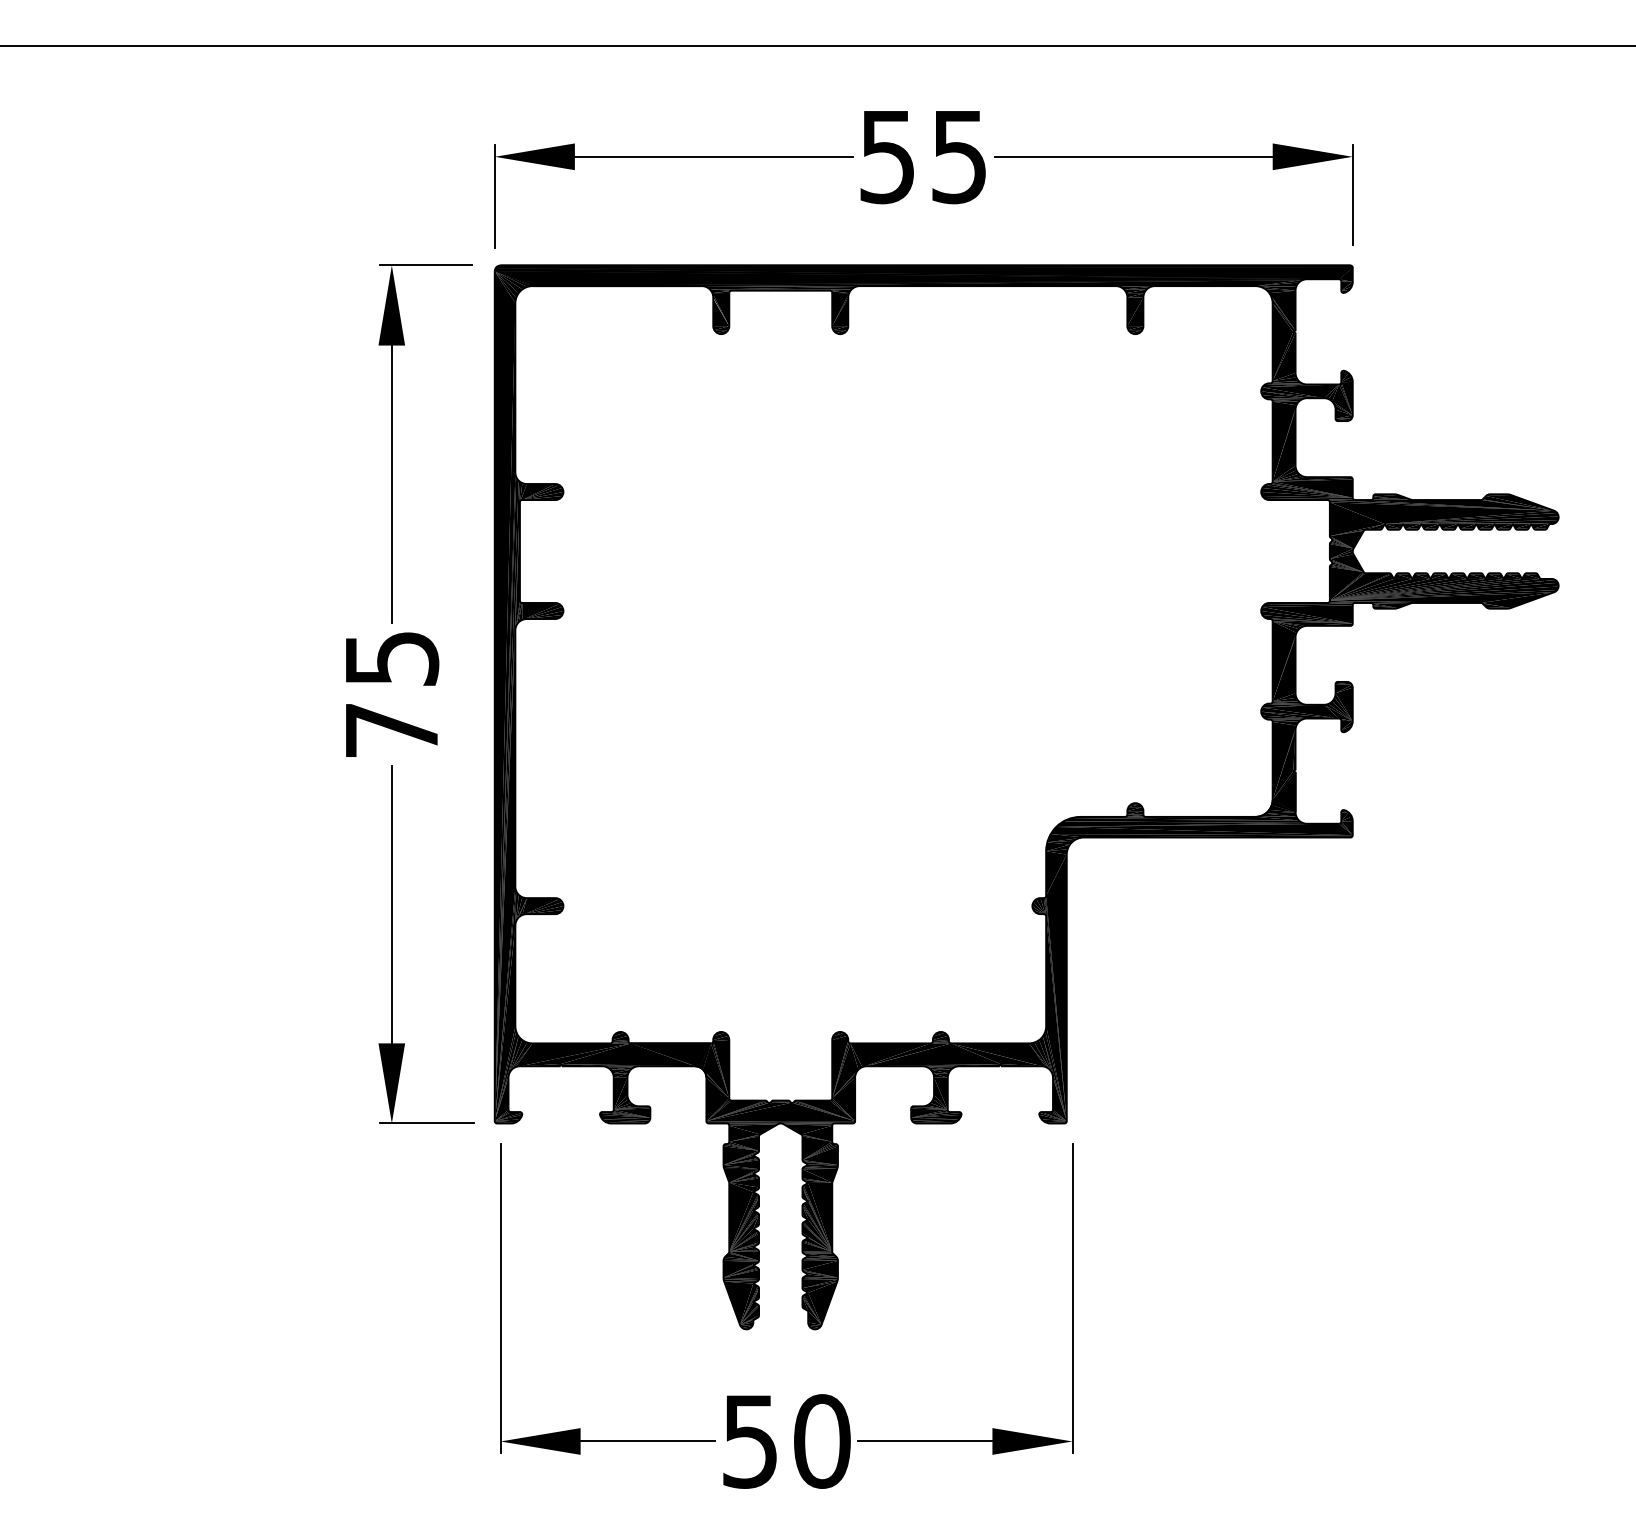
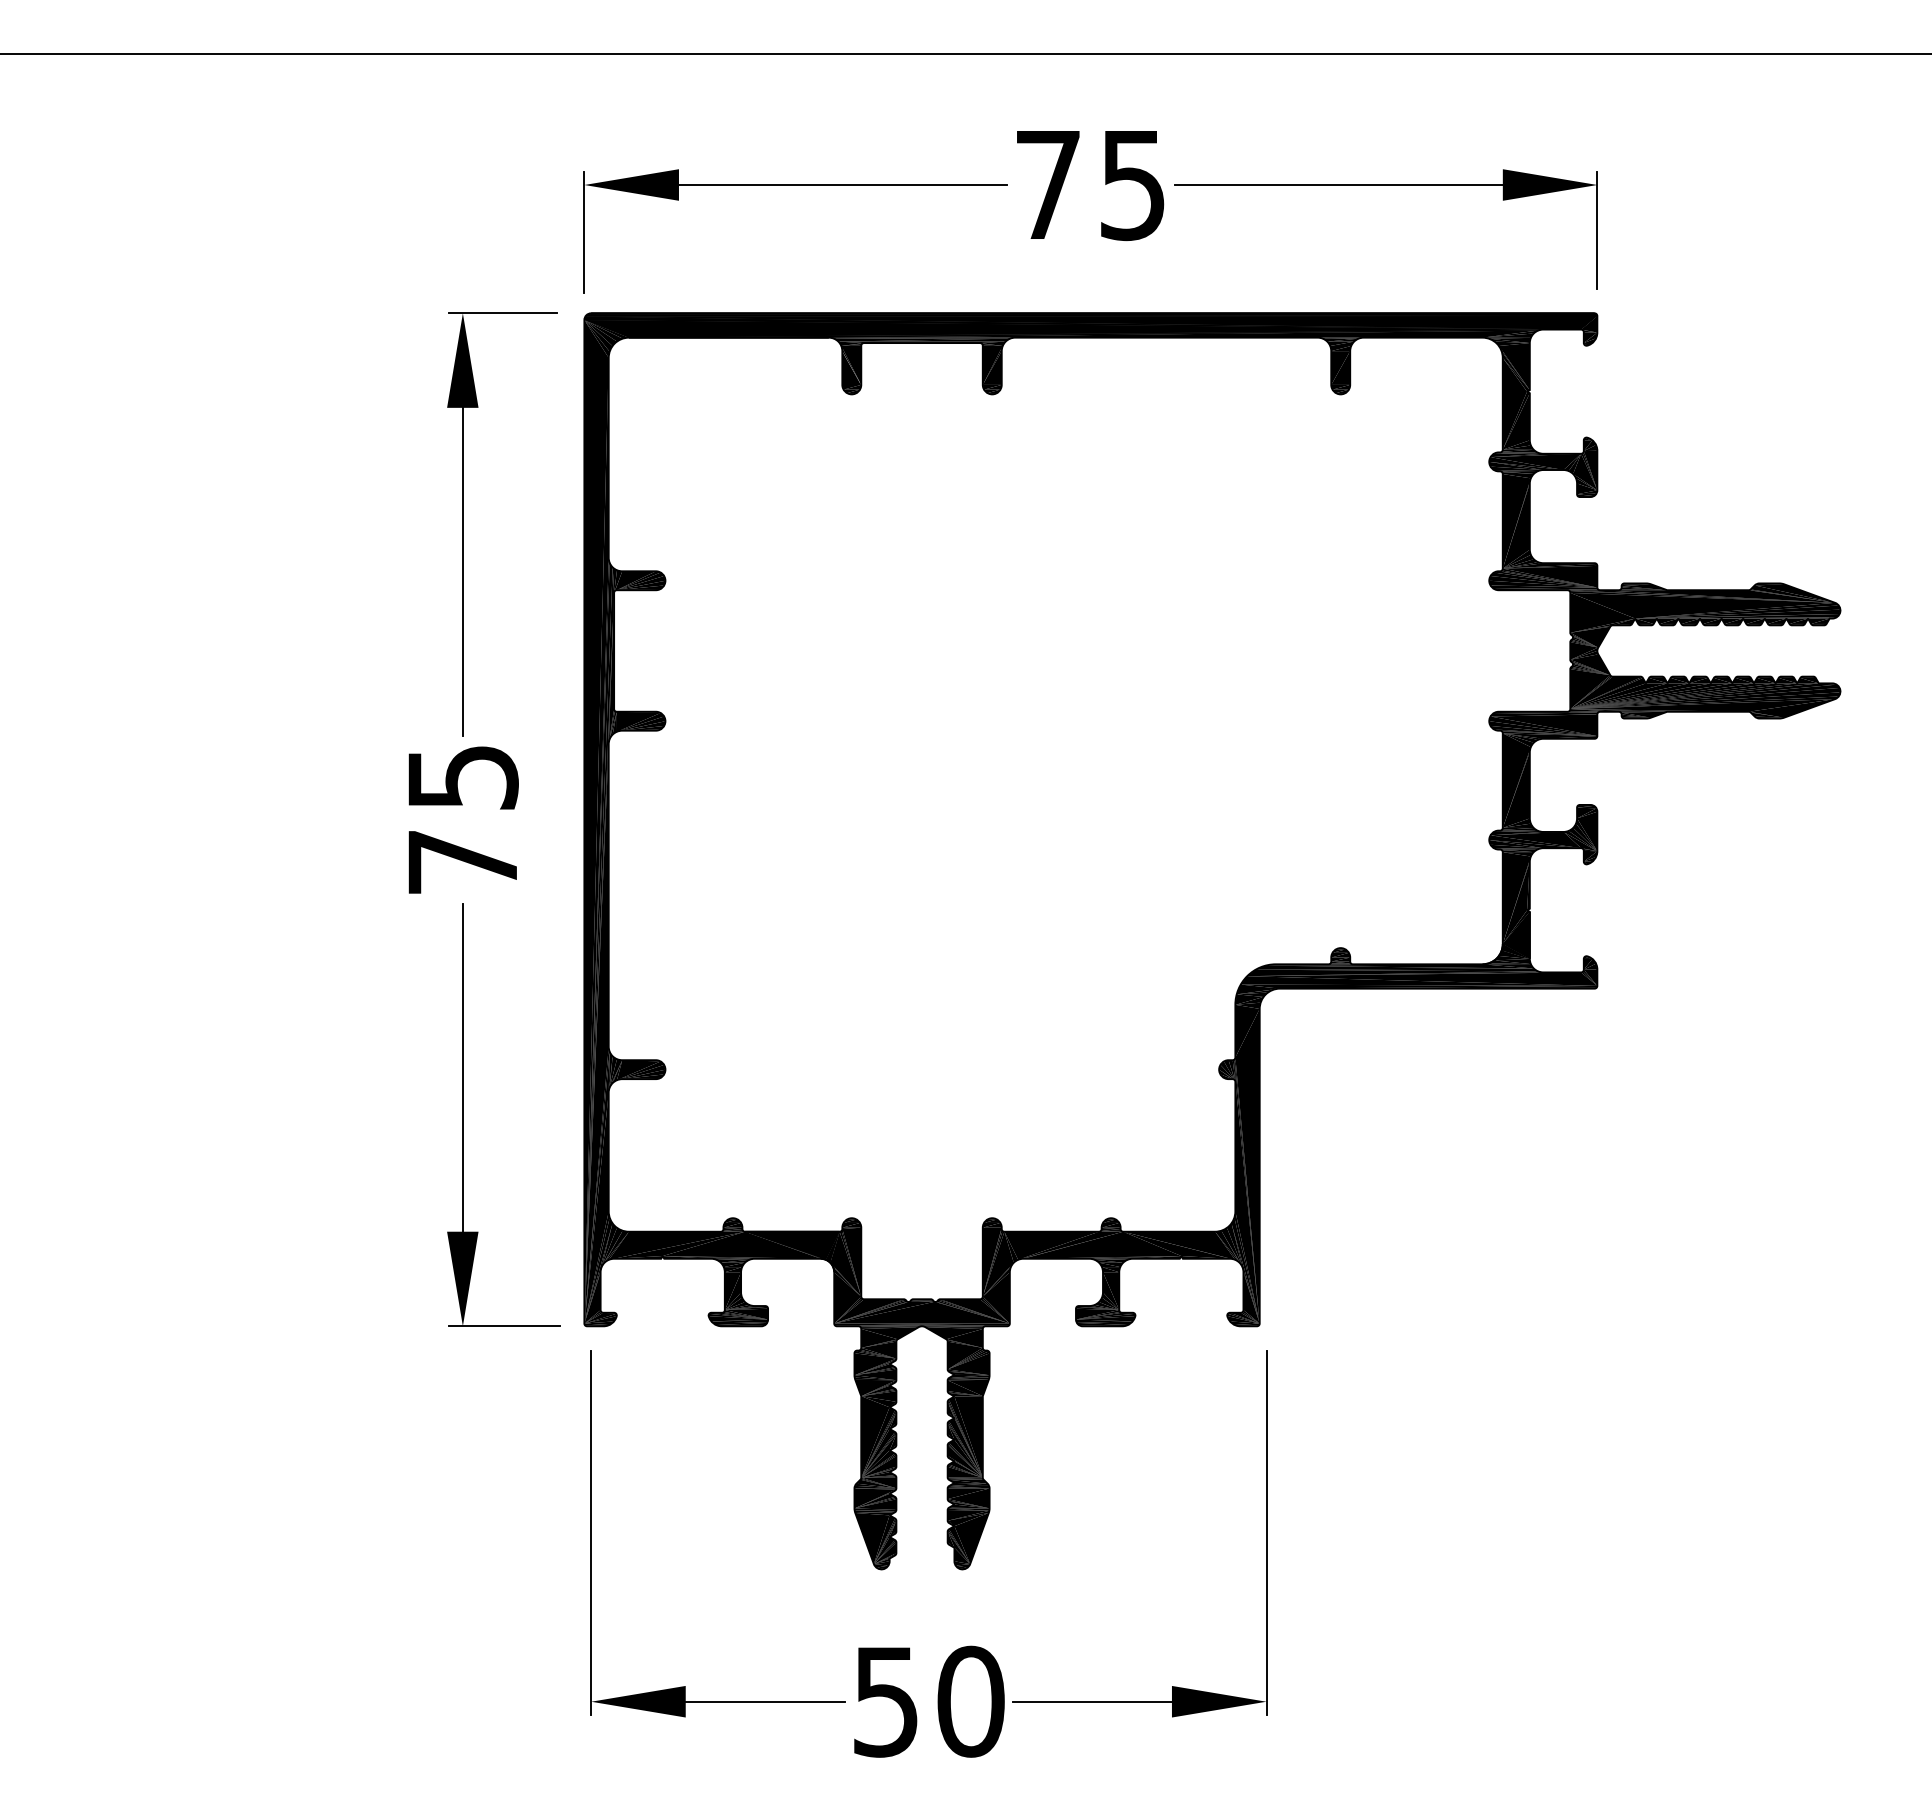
text: (887, 158) -> (1047, 186), 55 -> 75

